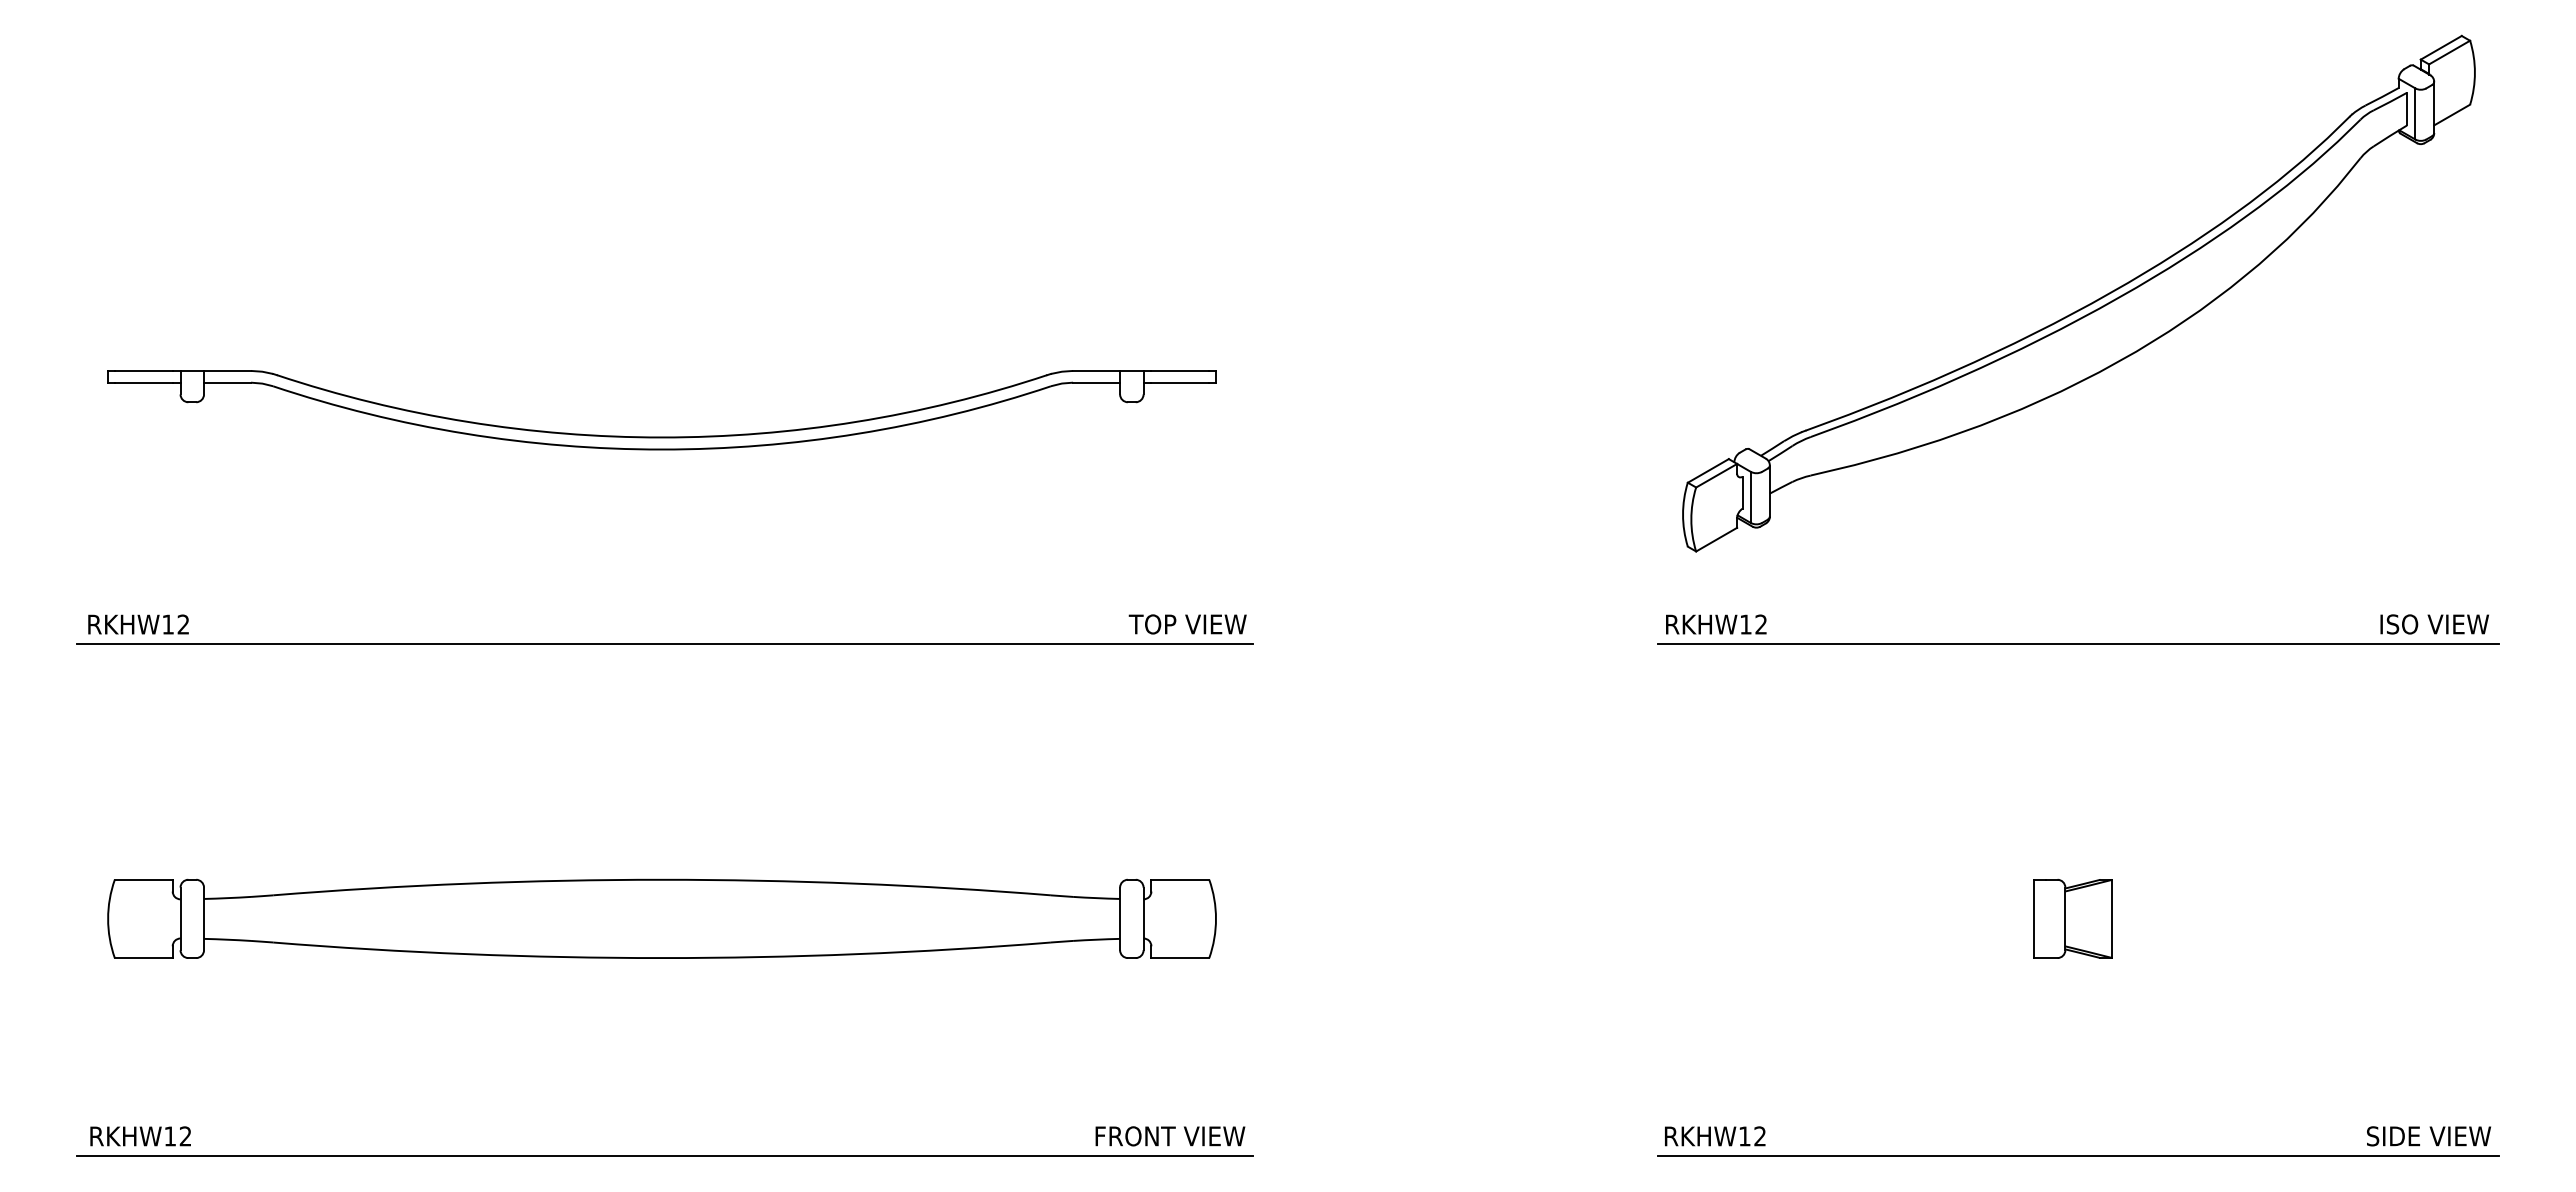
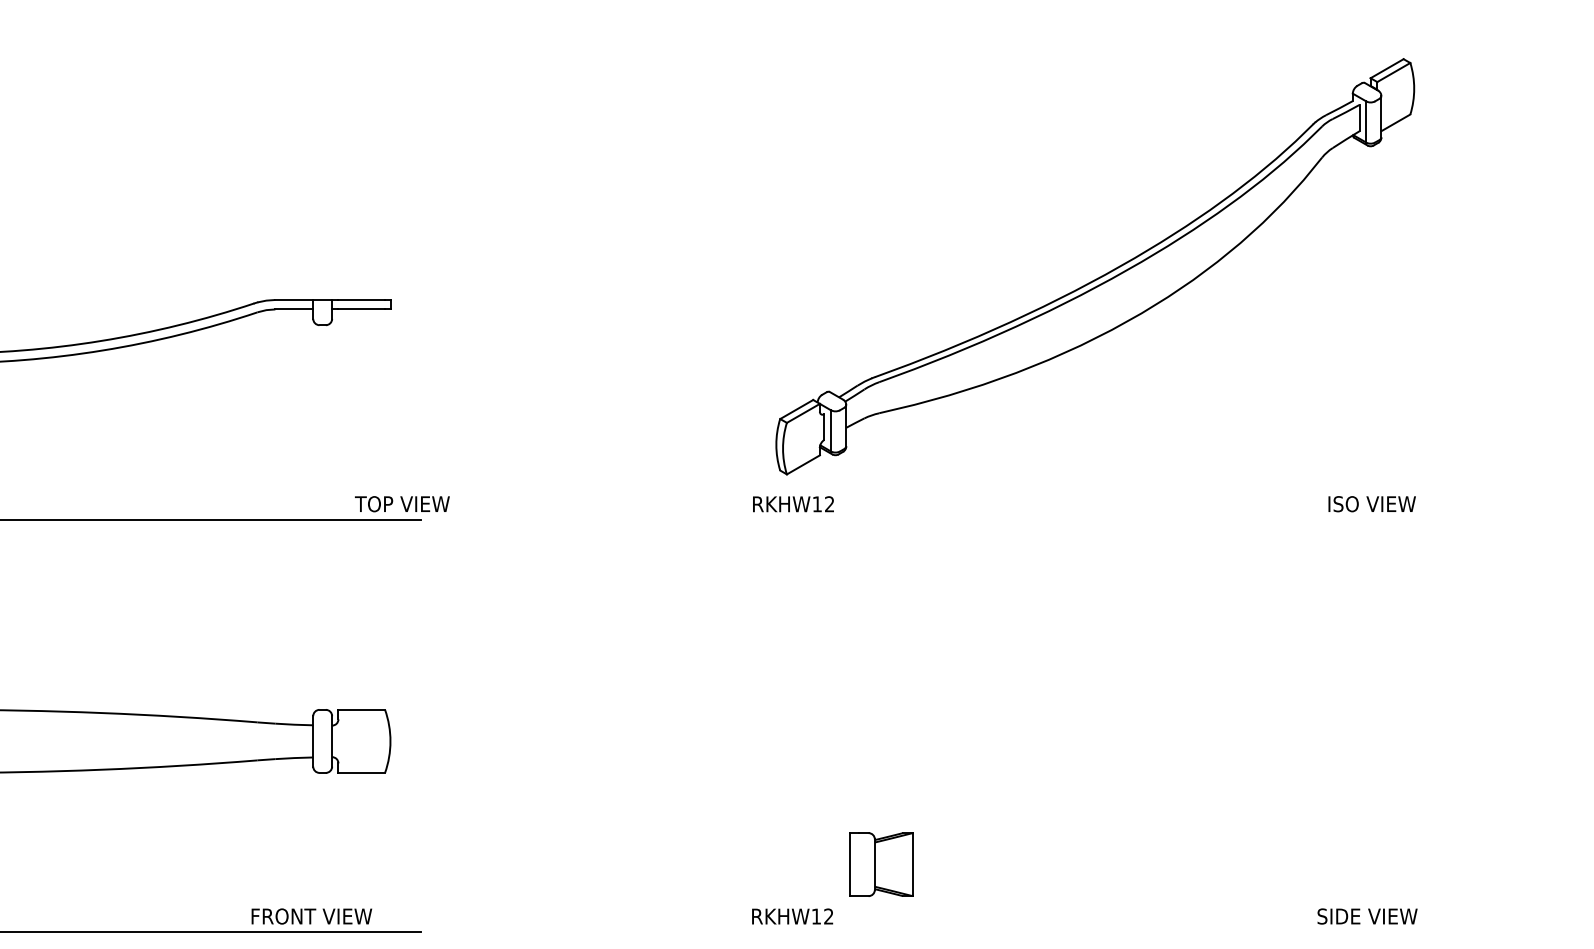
part: (2085, 305) -> (1100, 276), moved
text: (1187, 624) -> (402, 504), moved
line: (2078, 644) -> (1085, 520), removed
part: (2072, 918) -> (880, 864), moved
text: (1170, 1136) -> (311, 916), moved
line: (2078, 1156) -> (1085, 932), removed

